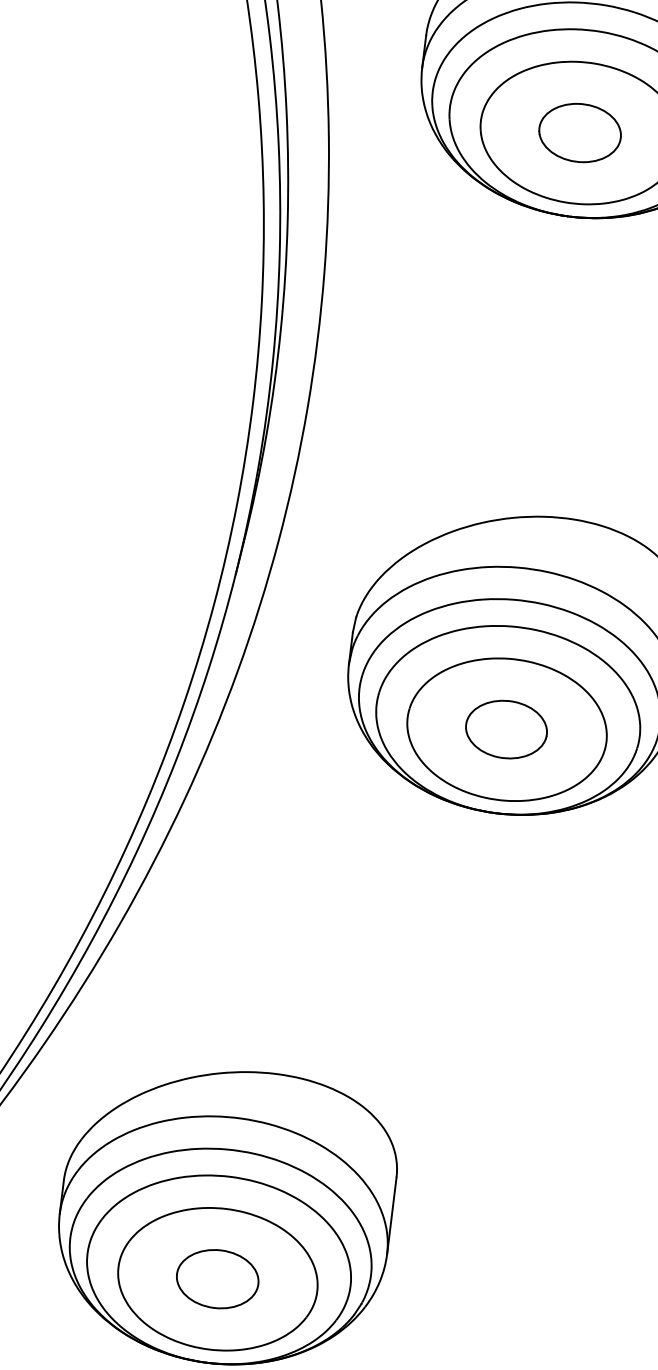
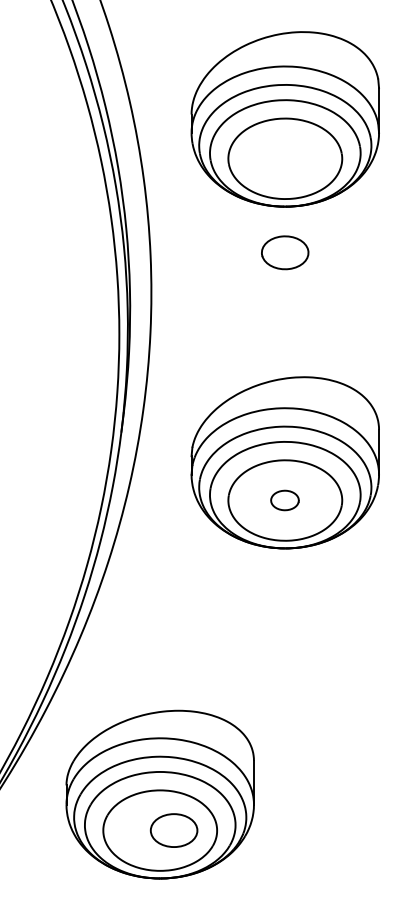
part: (580, 132) -> (285, 252), moved
part: (505, 729) -> (284, 500), size x0.6
part: (216, 1278) -> (173, 830), moved

